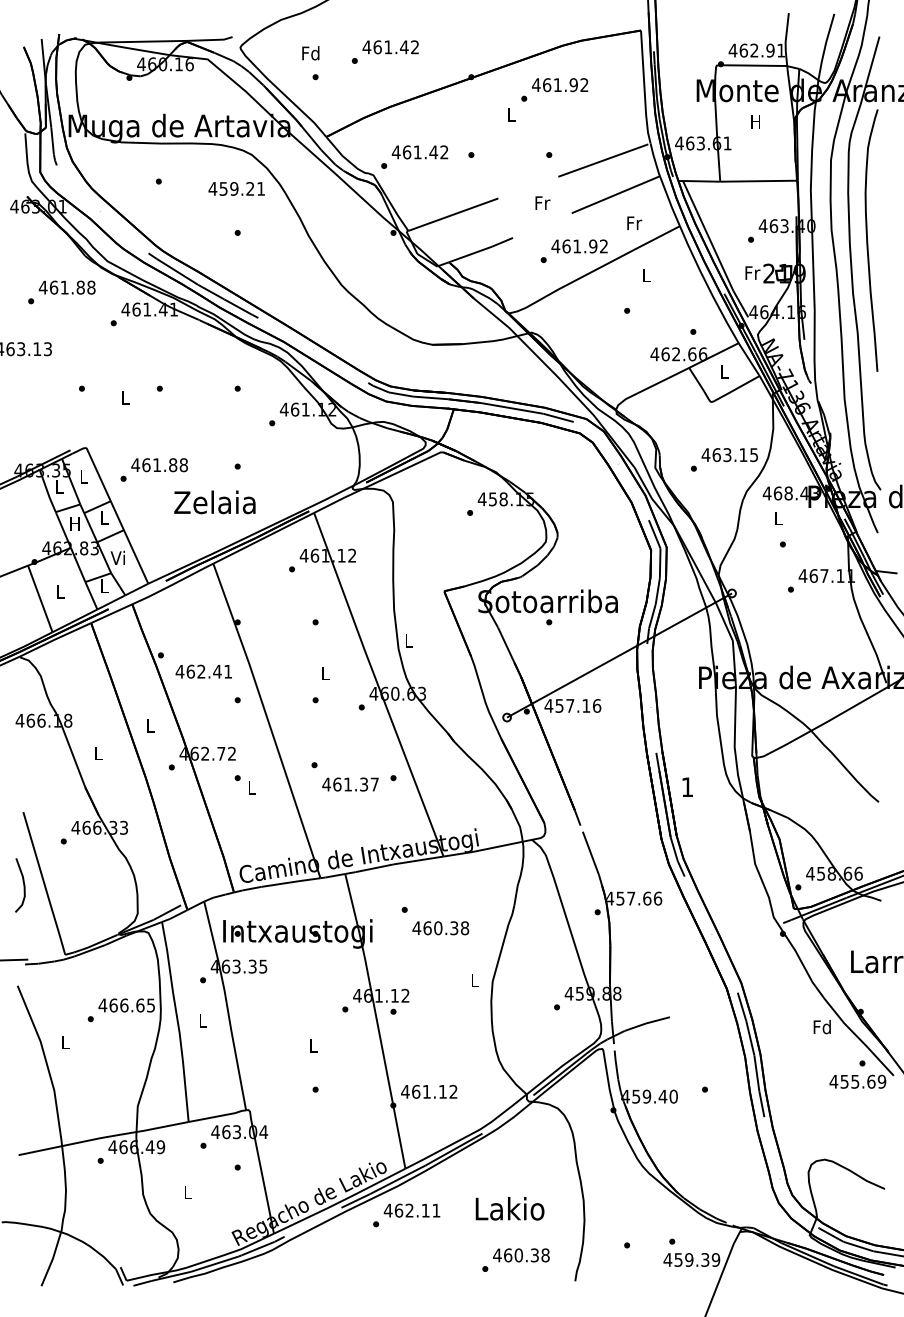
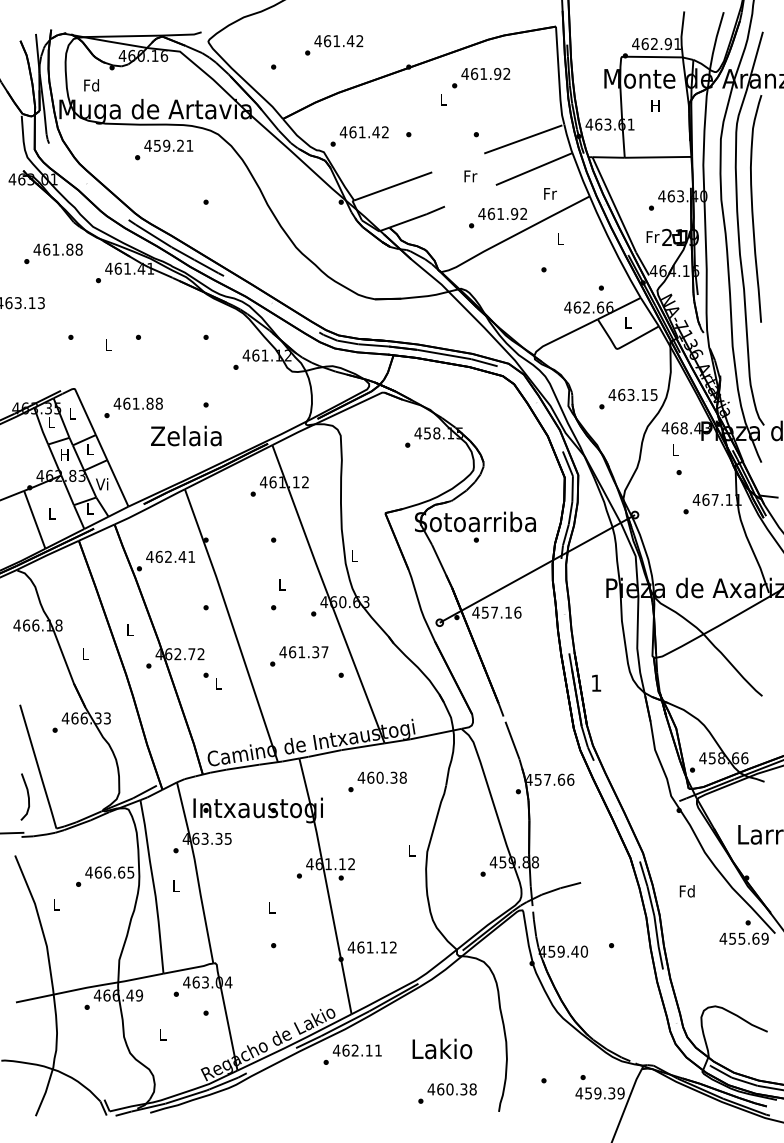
text: (310, 53) -> (91, 85), moved
text: (236, 188) -> (168, 145), moved
text: (203, 671) -> (170, 556), moved
text: (350, 784) -> (303, 652), moved
curve: (23, 885) -> (27, 797), moved
text: (440, 928) -> (382, 778), moved
text: (821, 1027) -> (686, 891), moved

